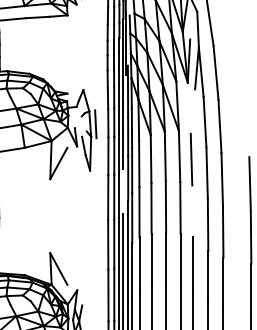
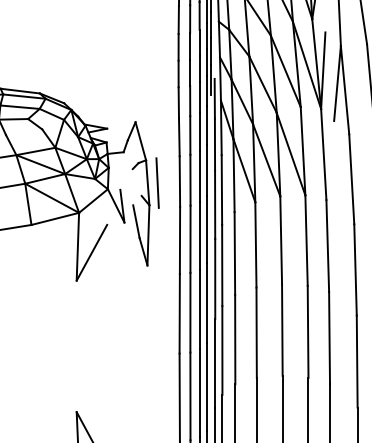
line: (188, 107) -> (322, 153), added
line: (123, 191) -> (206, 302), added
line: (192, 211) -> (329, 338), added

